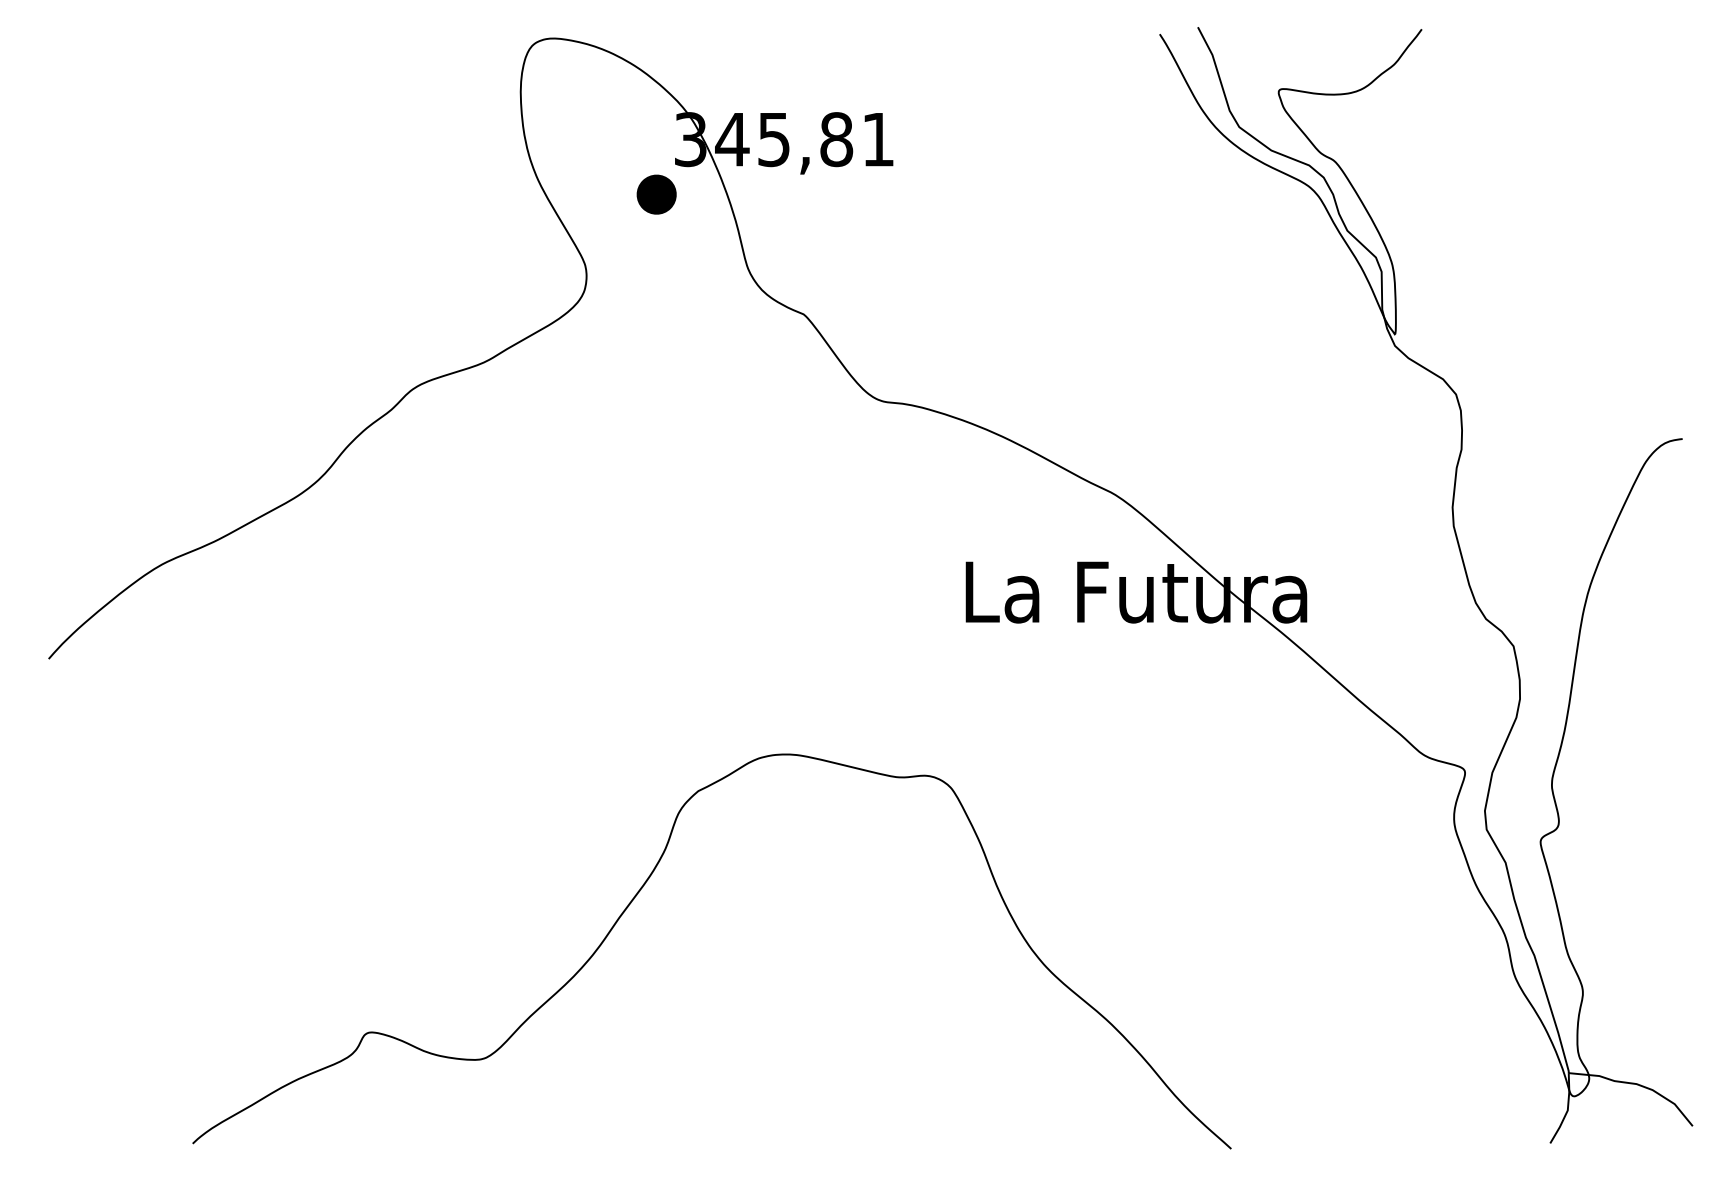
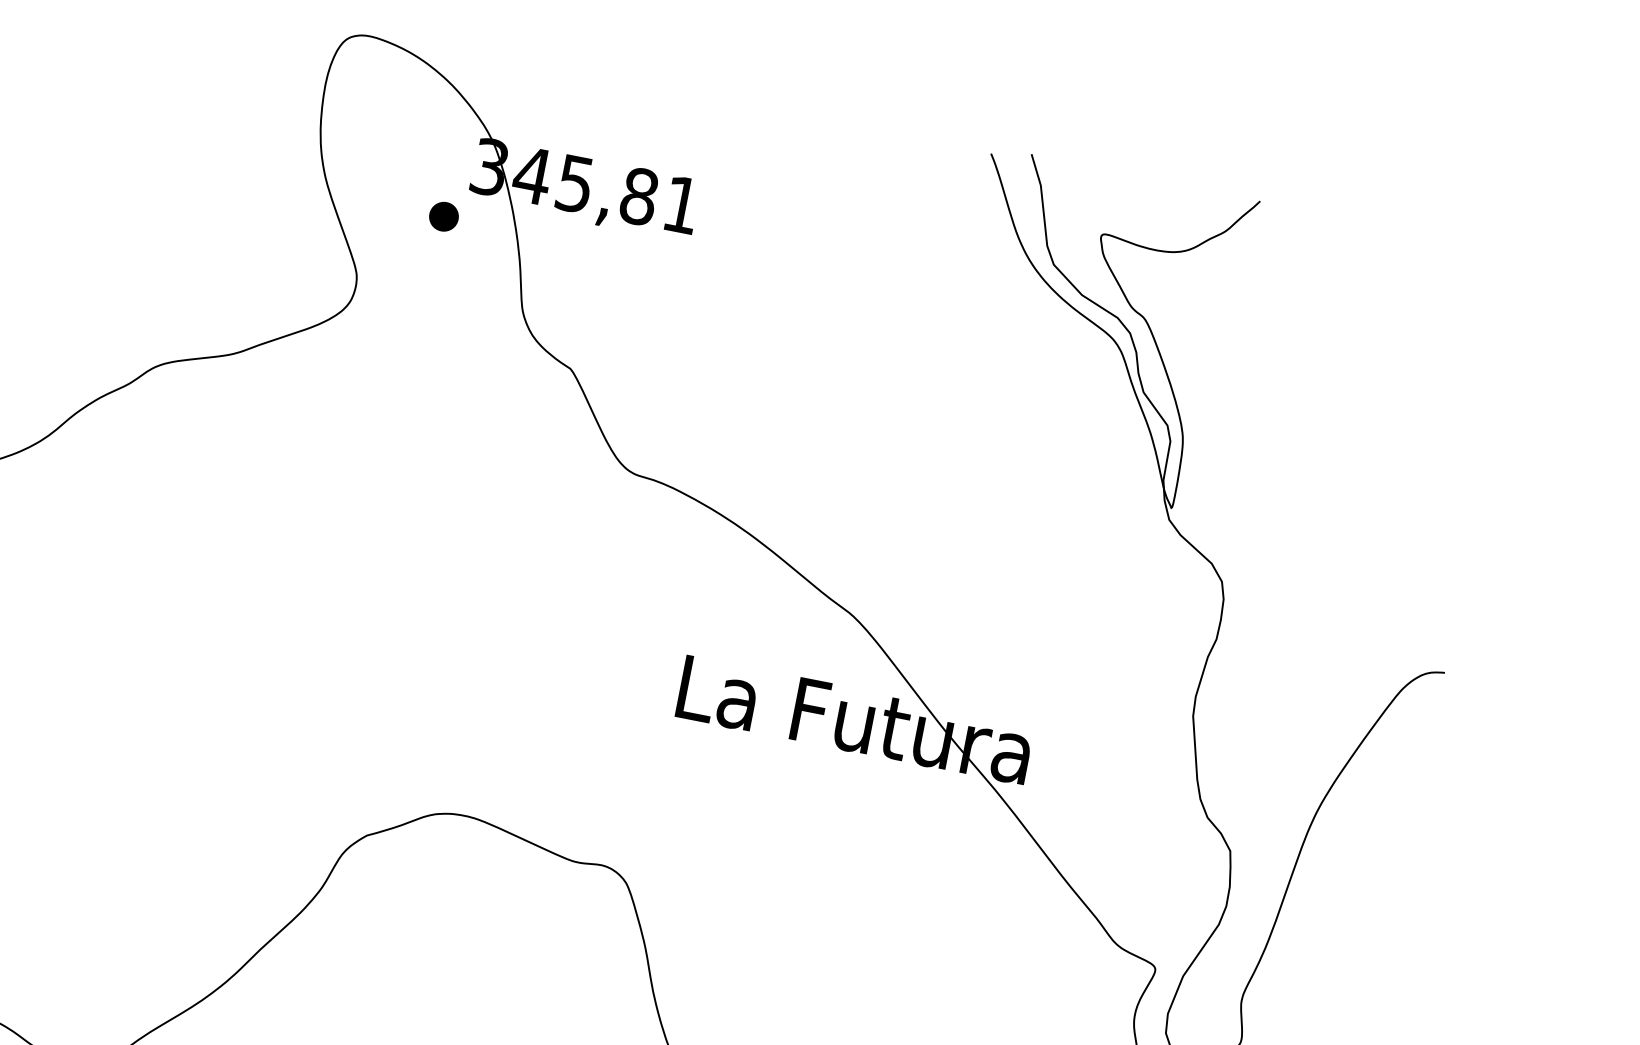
part: (656, 194) -> (443, 216), size x0.71

